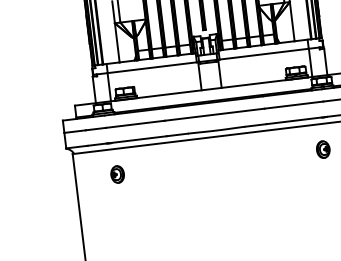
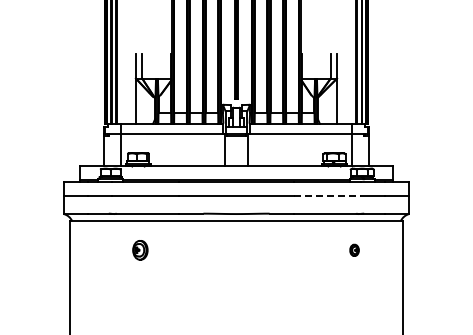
line: (293, 104) -> (327, 195), solid -> dashed
part: (323, 149) -> (354, 250), size x0.6
part: (117, 174) -> (140, 250), moved

